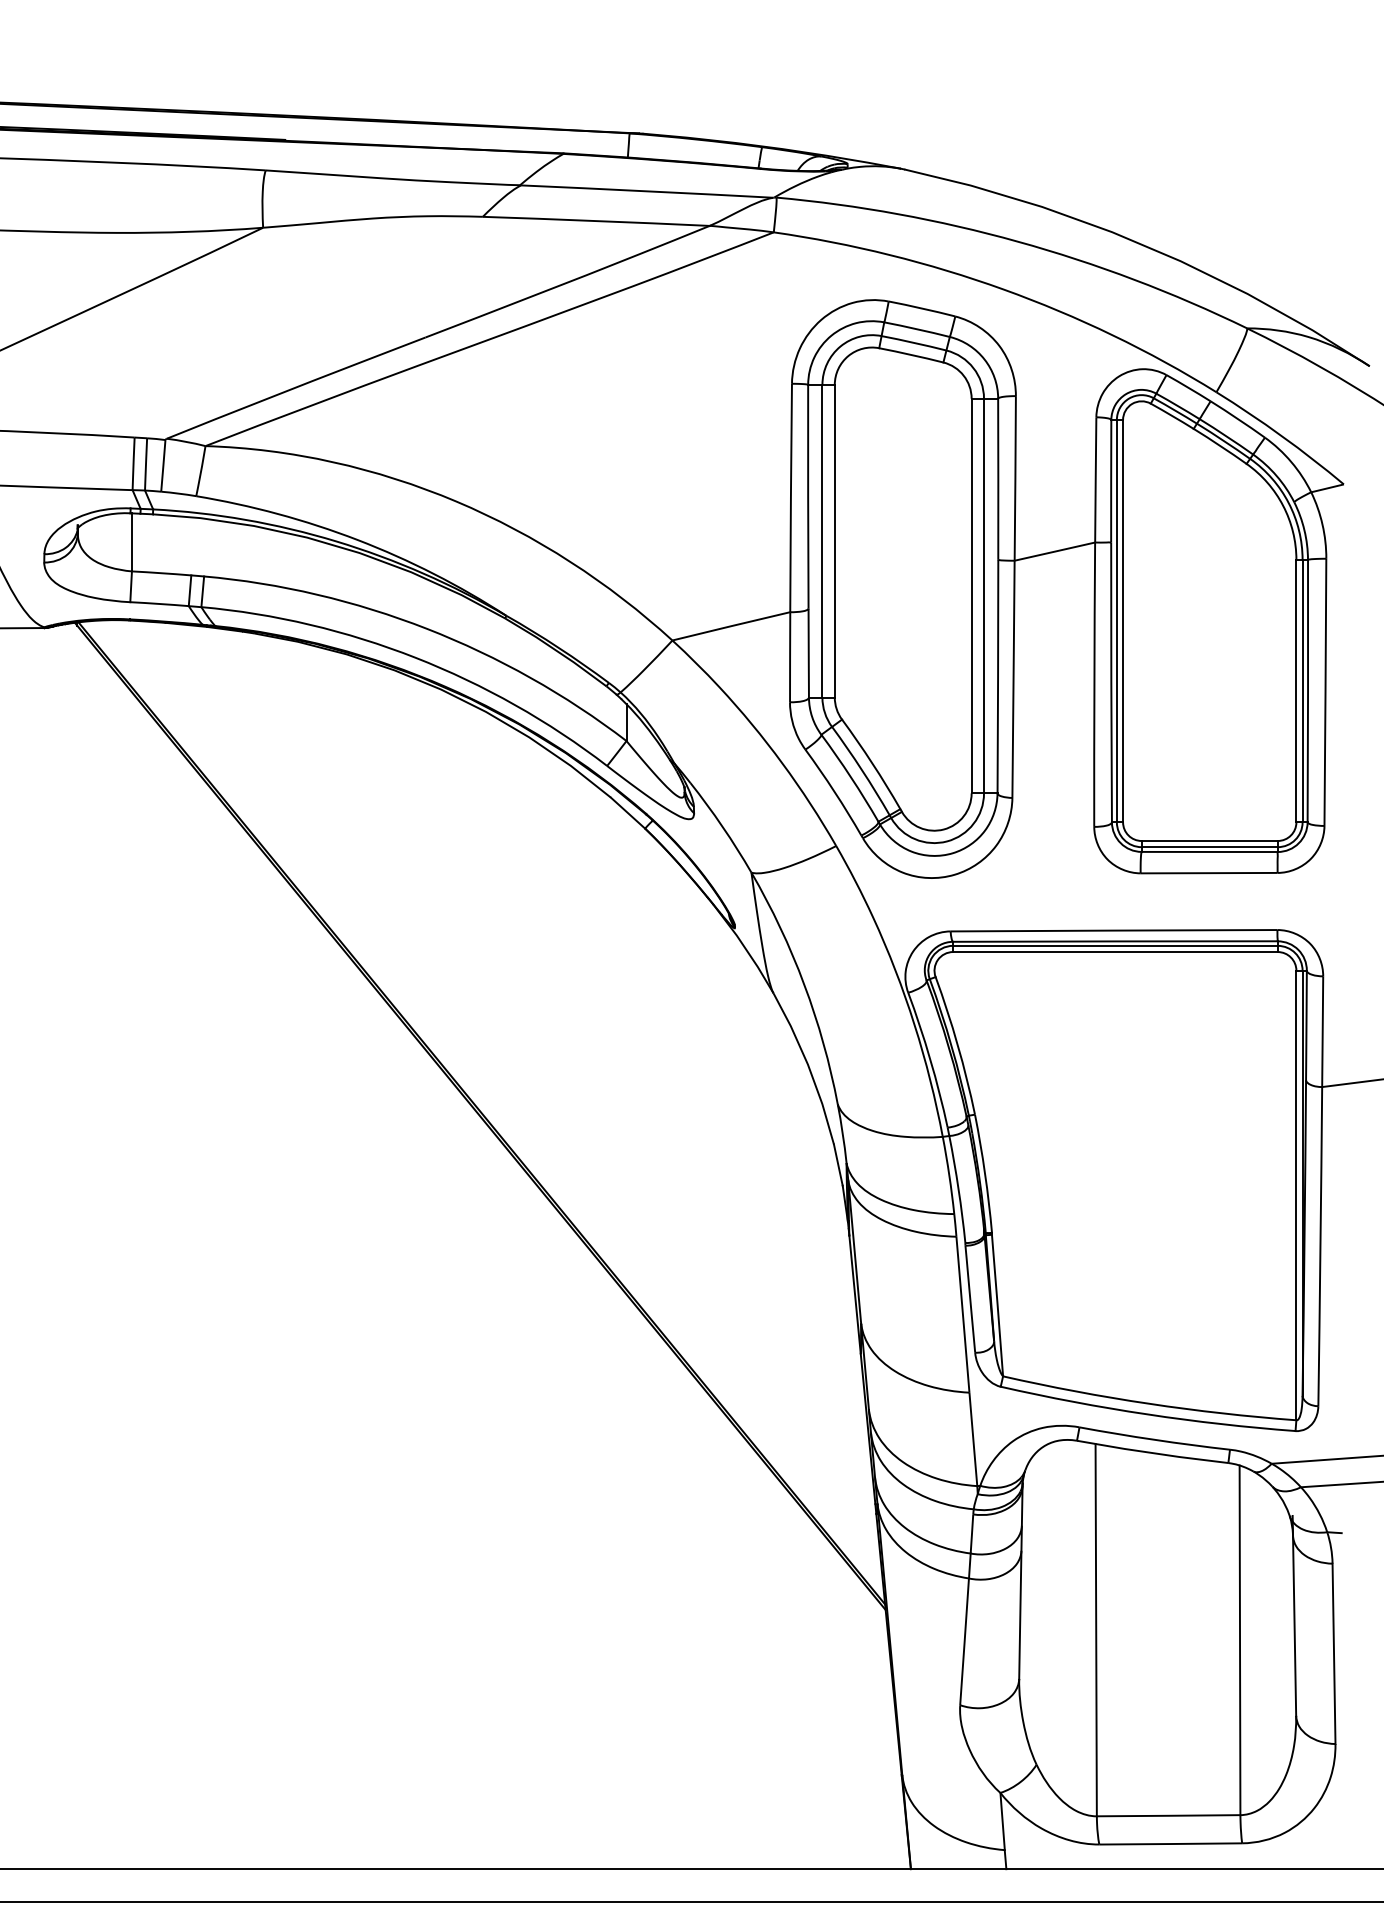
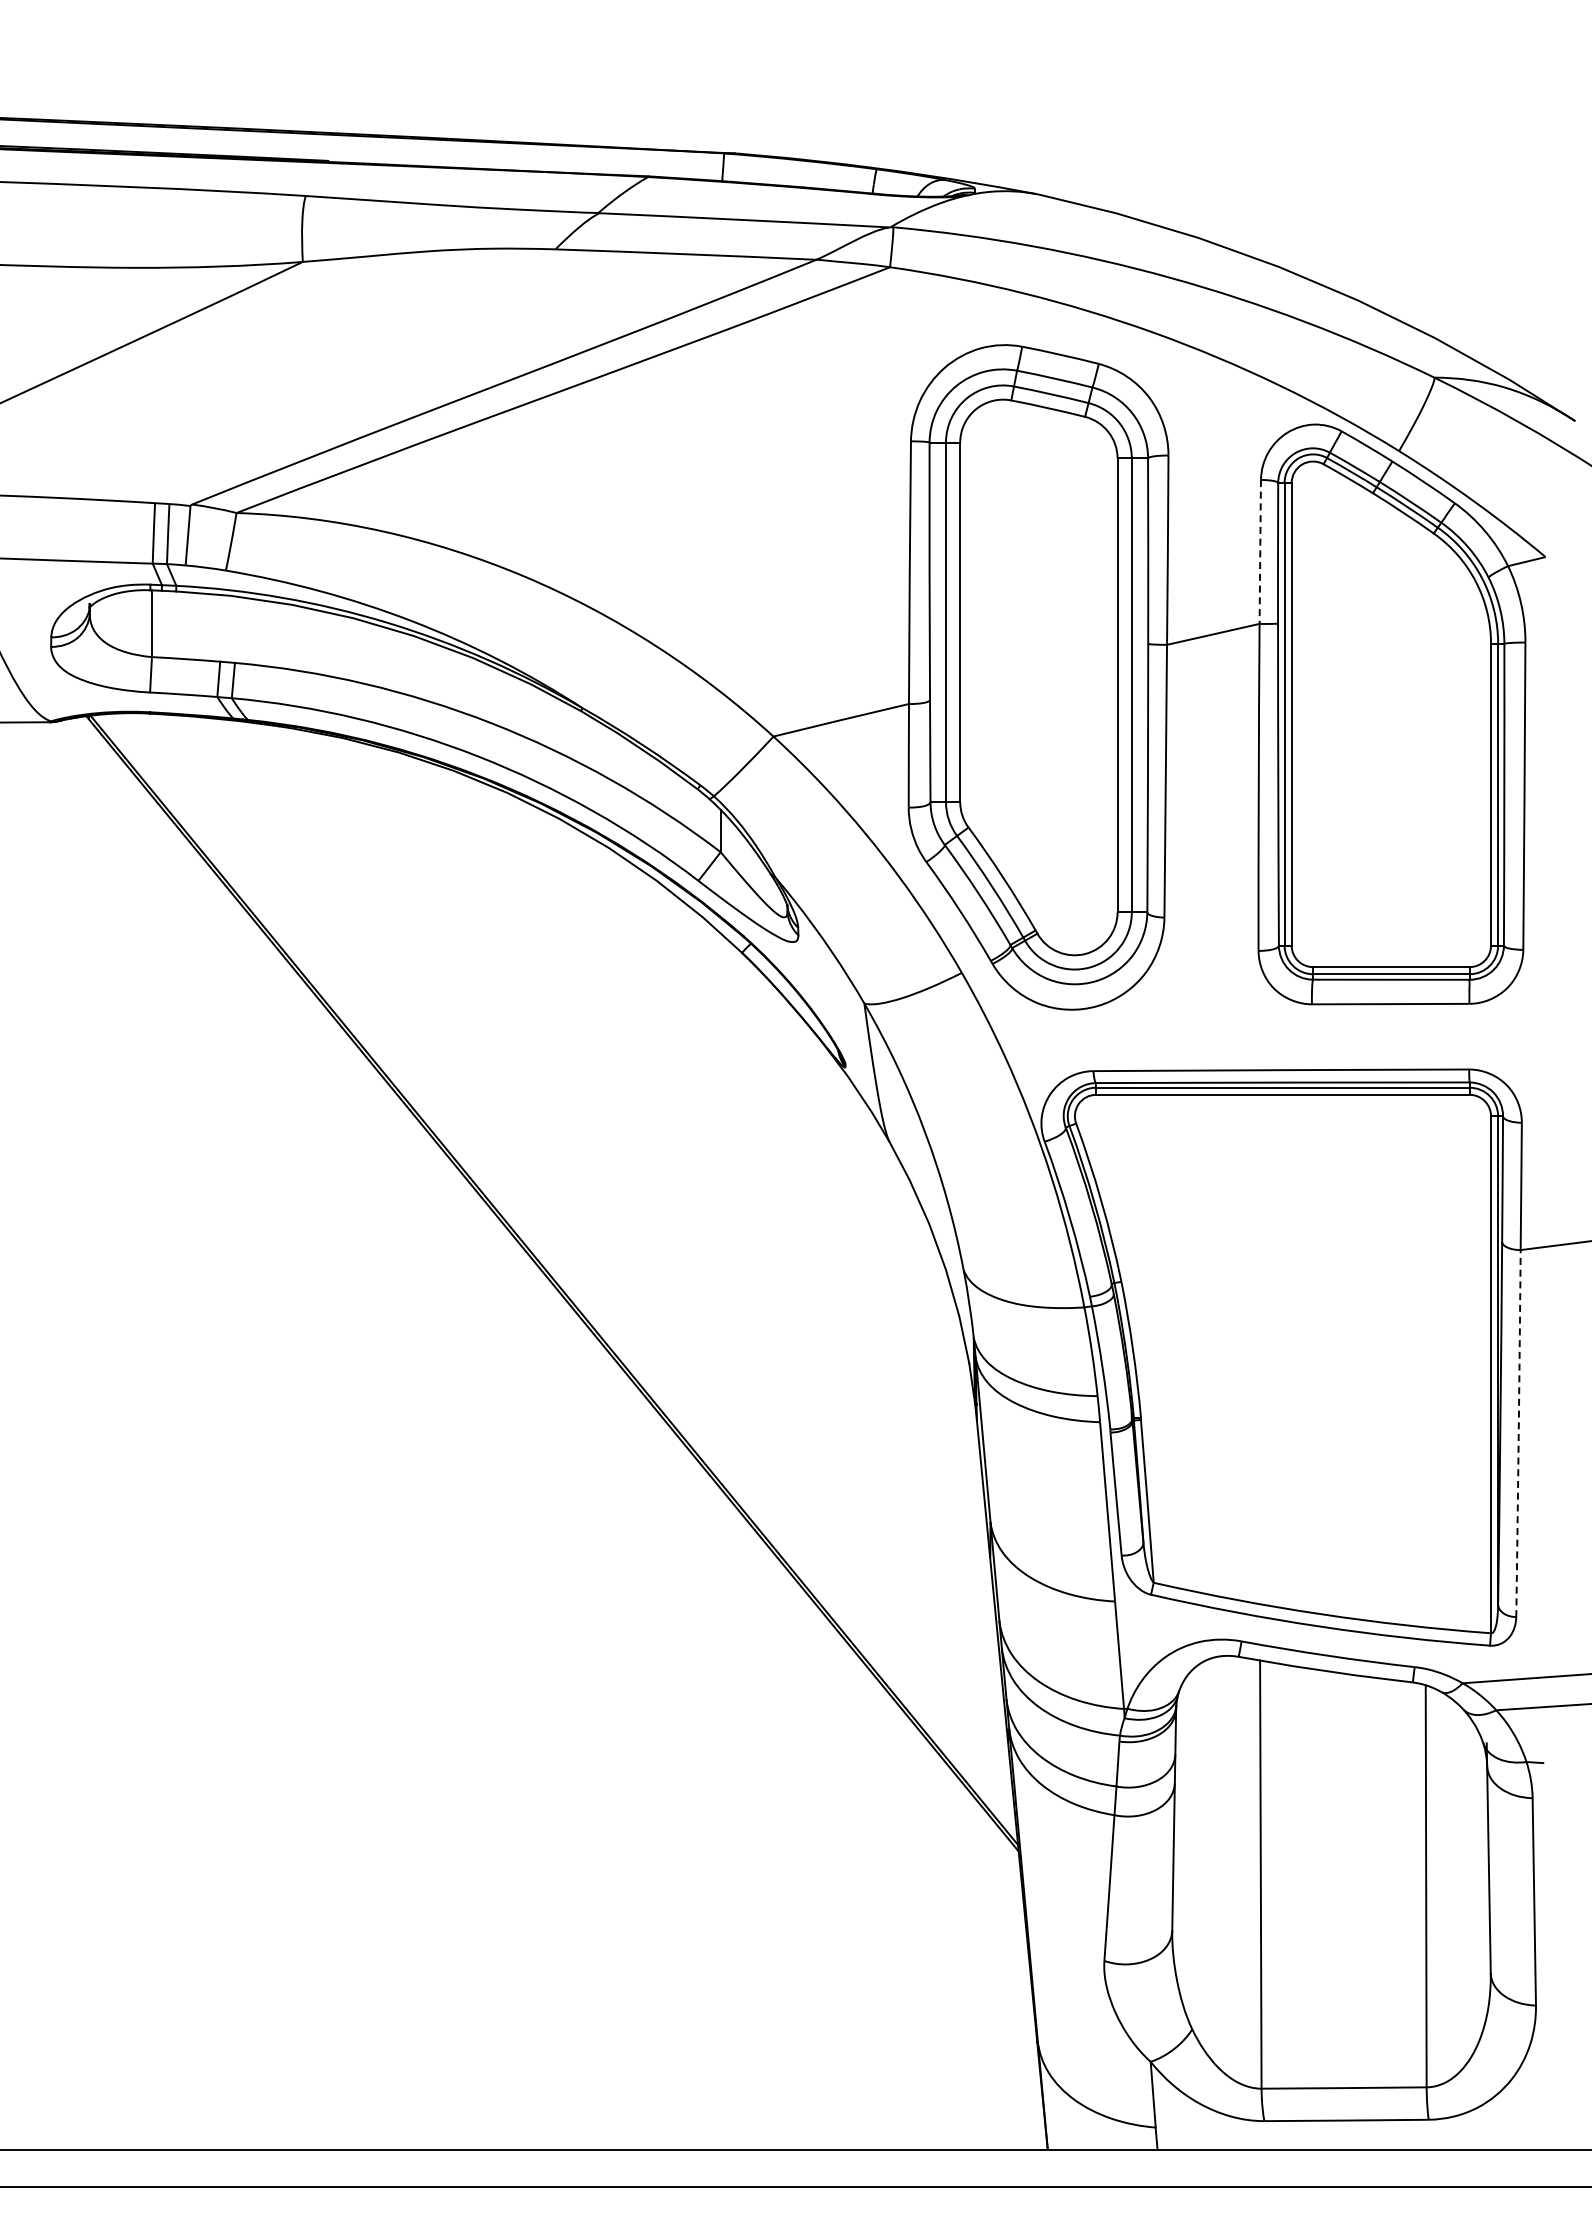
arc: (1095, 479) -> (1260, 551), solid -> dashed
arc: (1320, 1246) -> (1518, 1433), solid -> dashed

